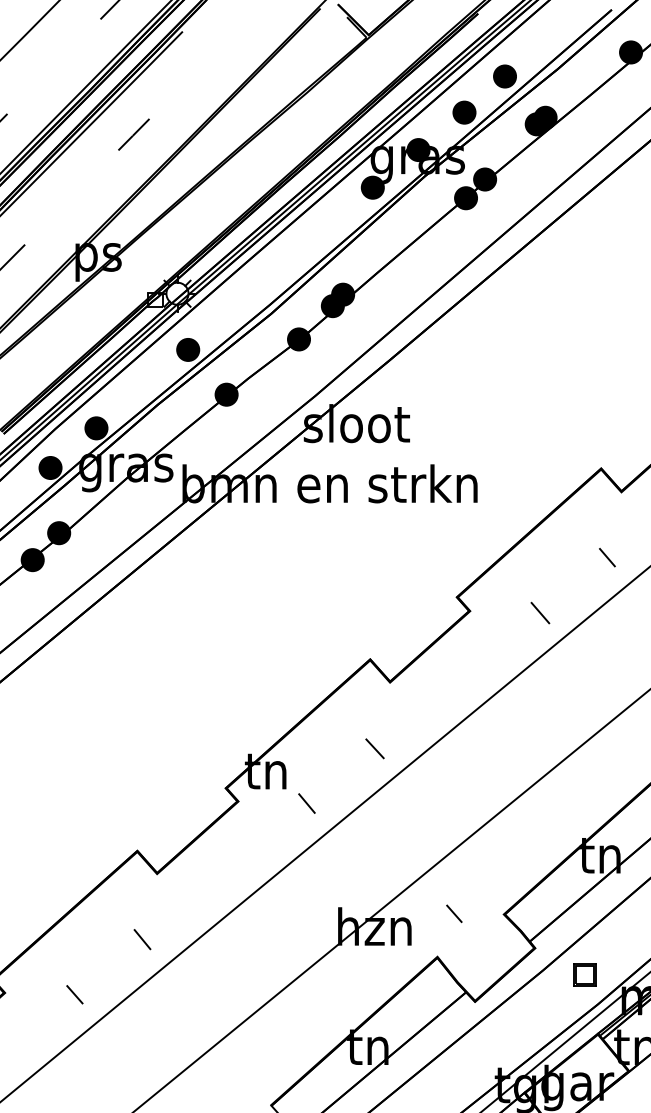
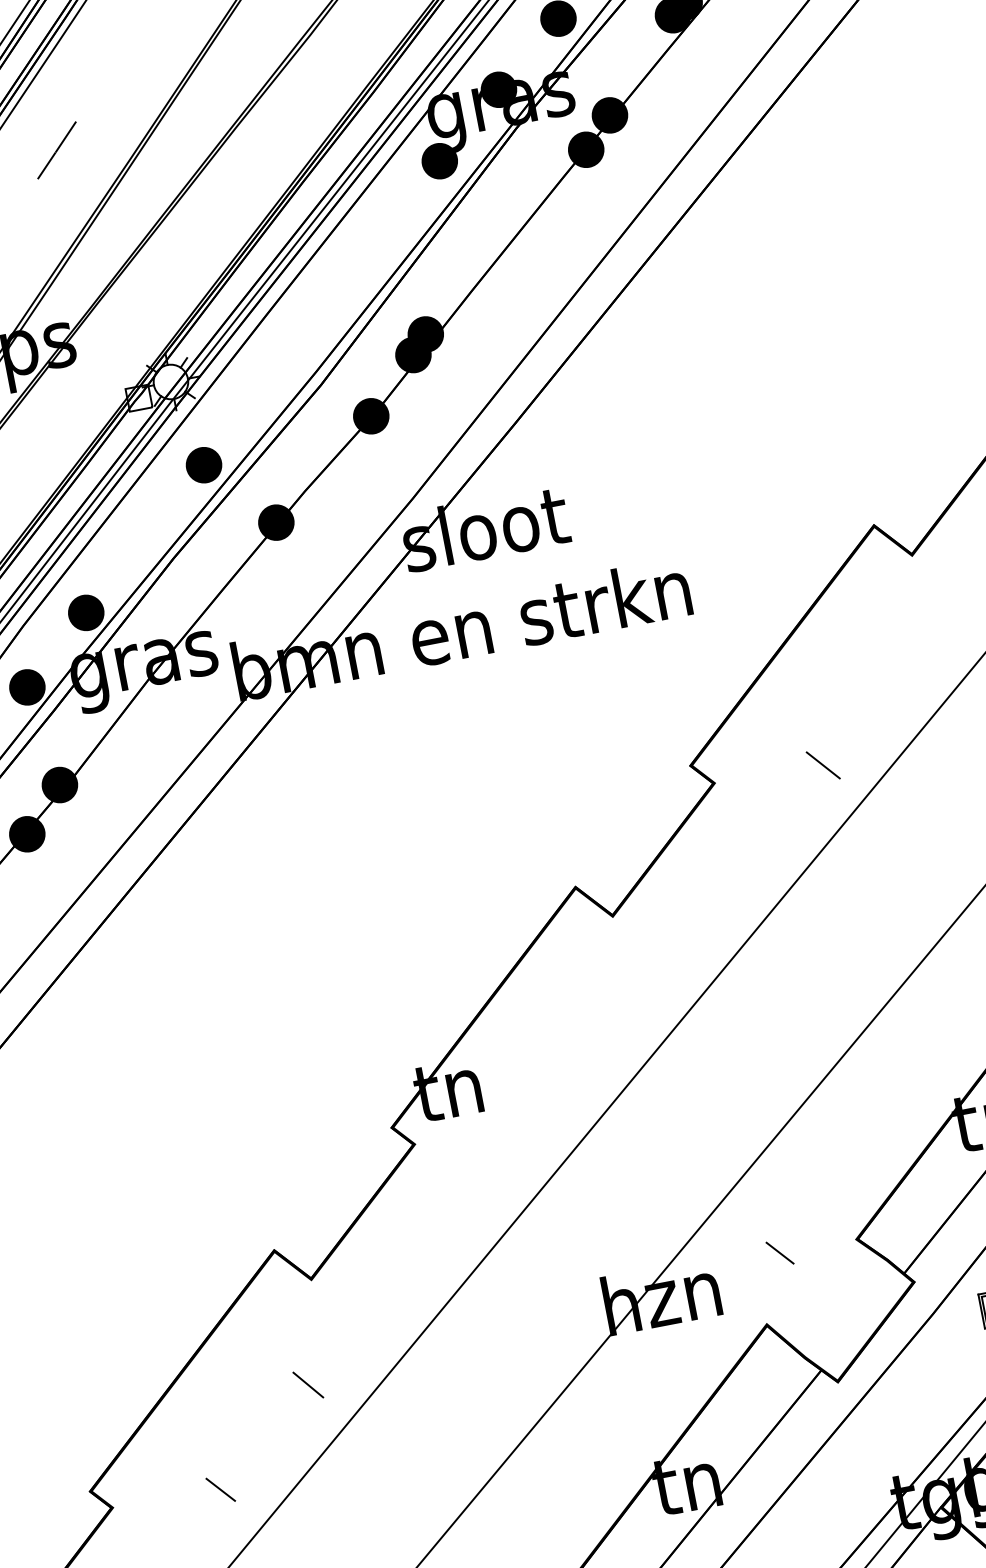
line: (607, 557) -> (909, 660), removed
line: (374, 748) -> (608, 1022), removed
line: (306, 803) -> (520, 1127), removed

